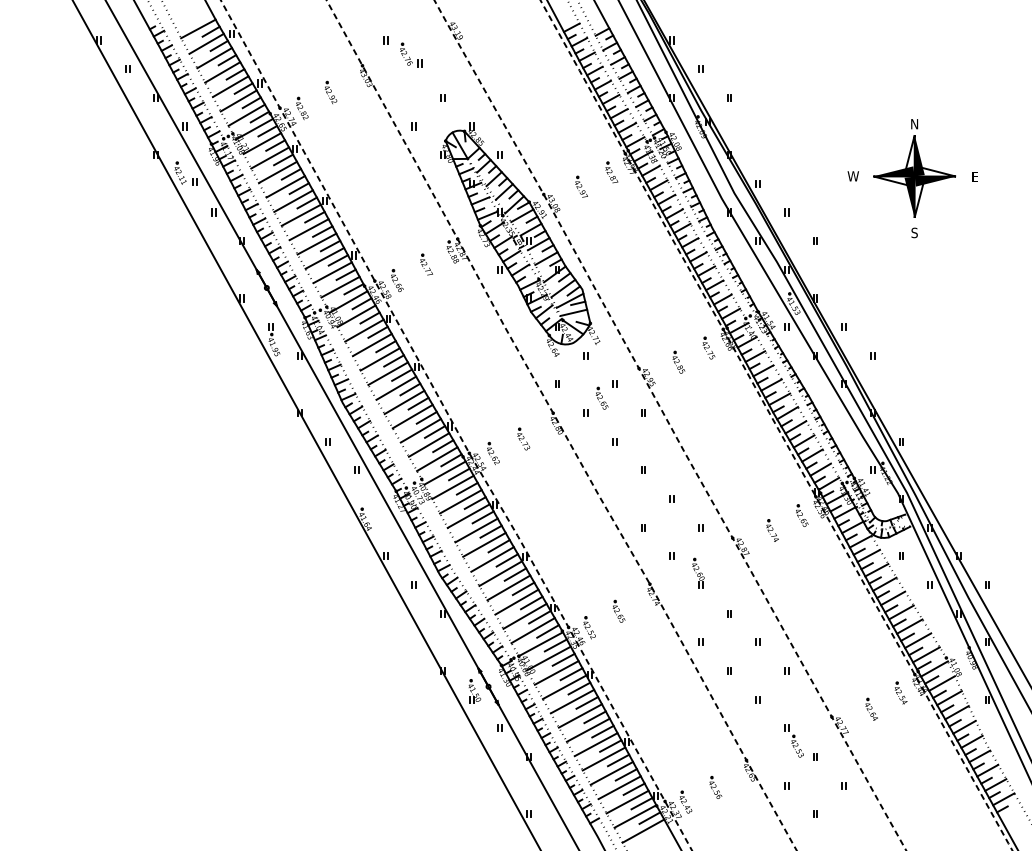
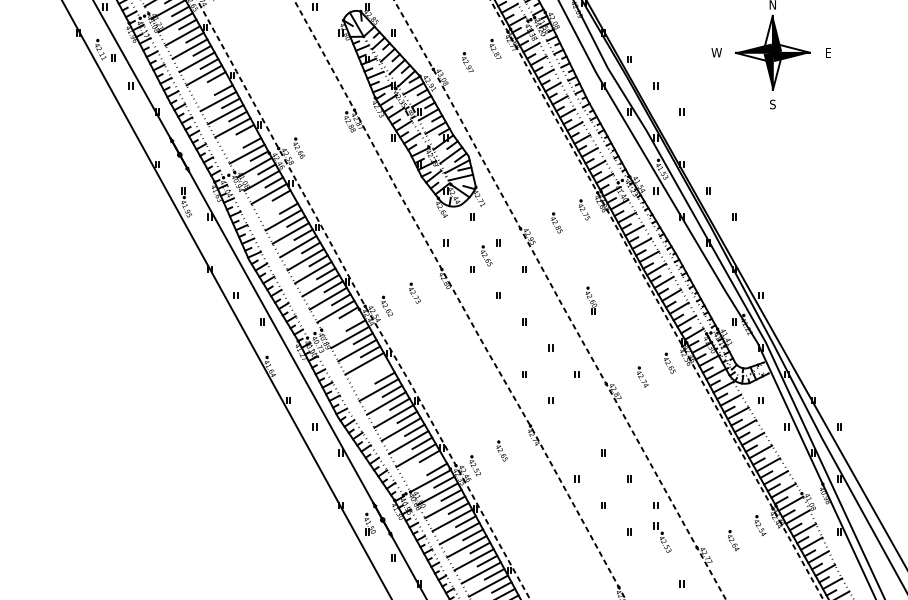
line: (300, 214) -> (210, 87), removed
part: (426, 264) -> (325, 133), removed
line: (332, 272) -> (239, 140), removed
line: (371, 345) -> (275, 207), removed
line: (444, 472) -> (342, 323), removed
line: (482, 517) -> (377, 365), removed
line: (476, 530) -> (371, 376), removed
part: (698, 572) -> (591, 300), moved
line: (532, 630) -> (423, 468), removed
part: (793, 740) -> (661, 537), moved

